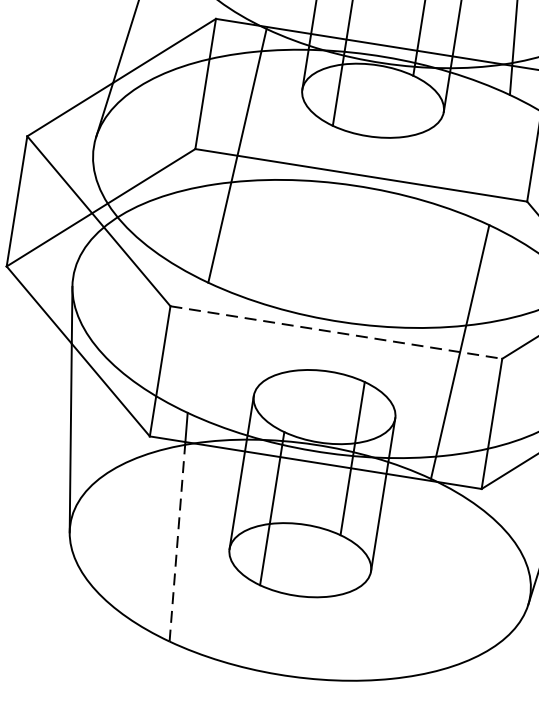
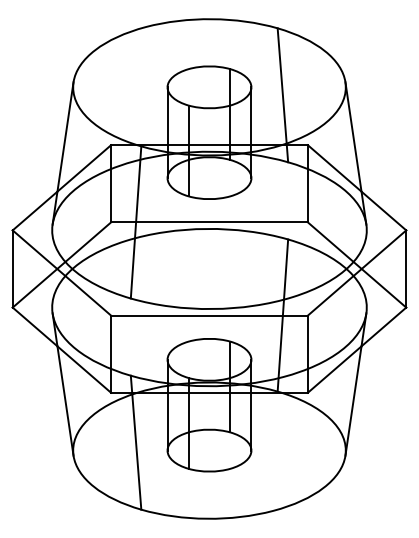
line: (336, 332) -> (209, 315), dashed -> solid
line: (176, 542) -> (136, 451), dashed -> solid

